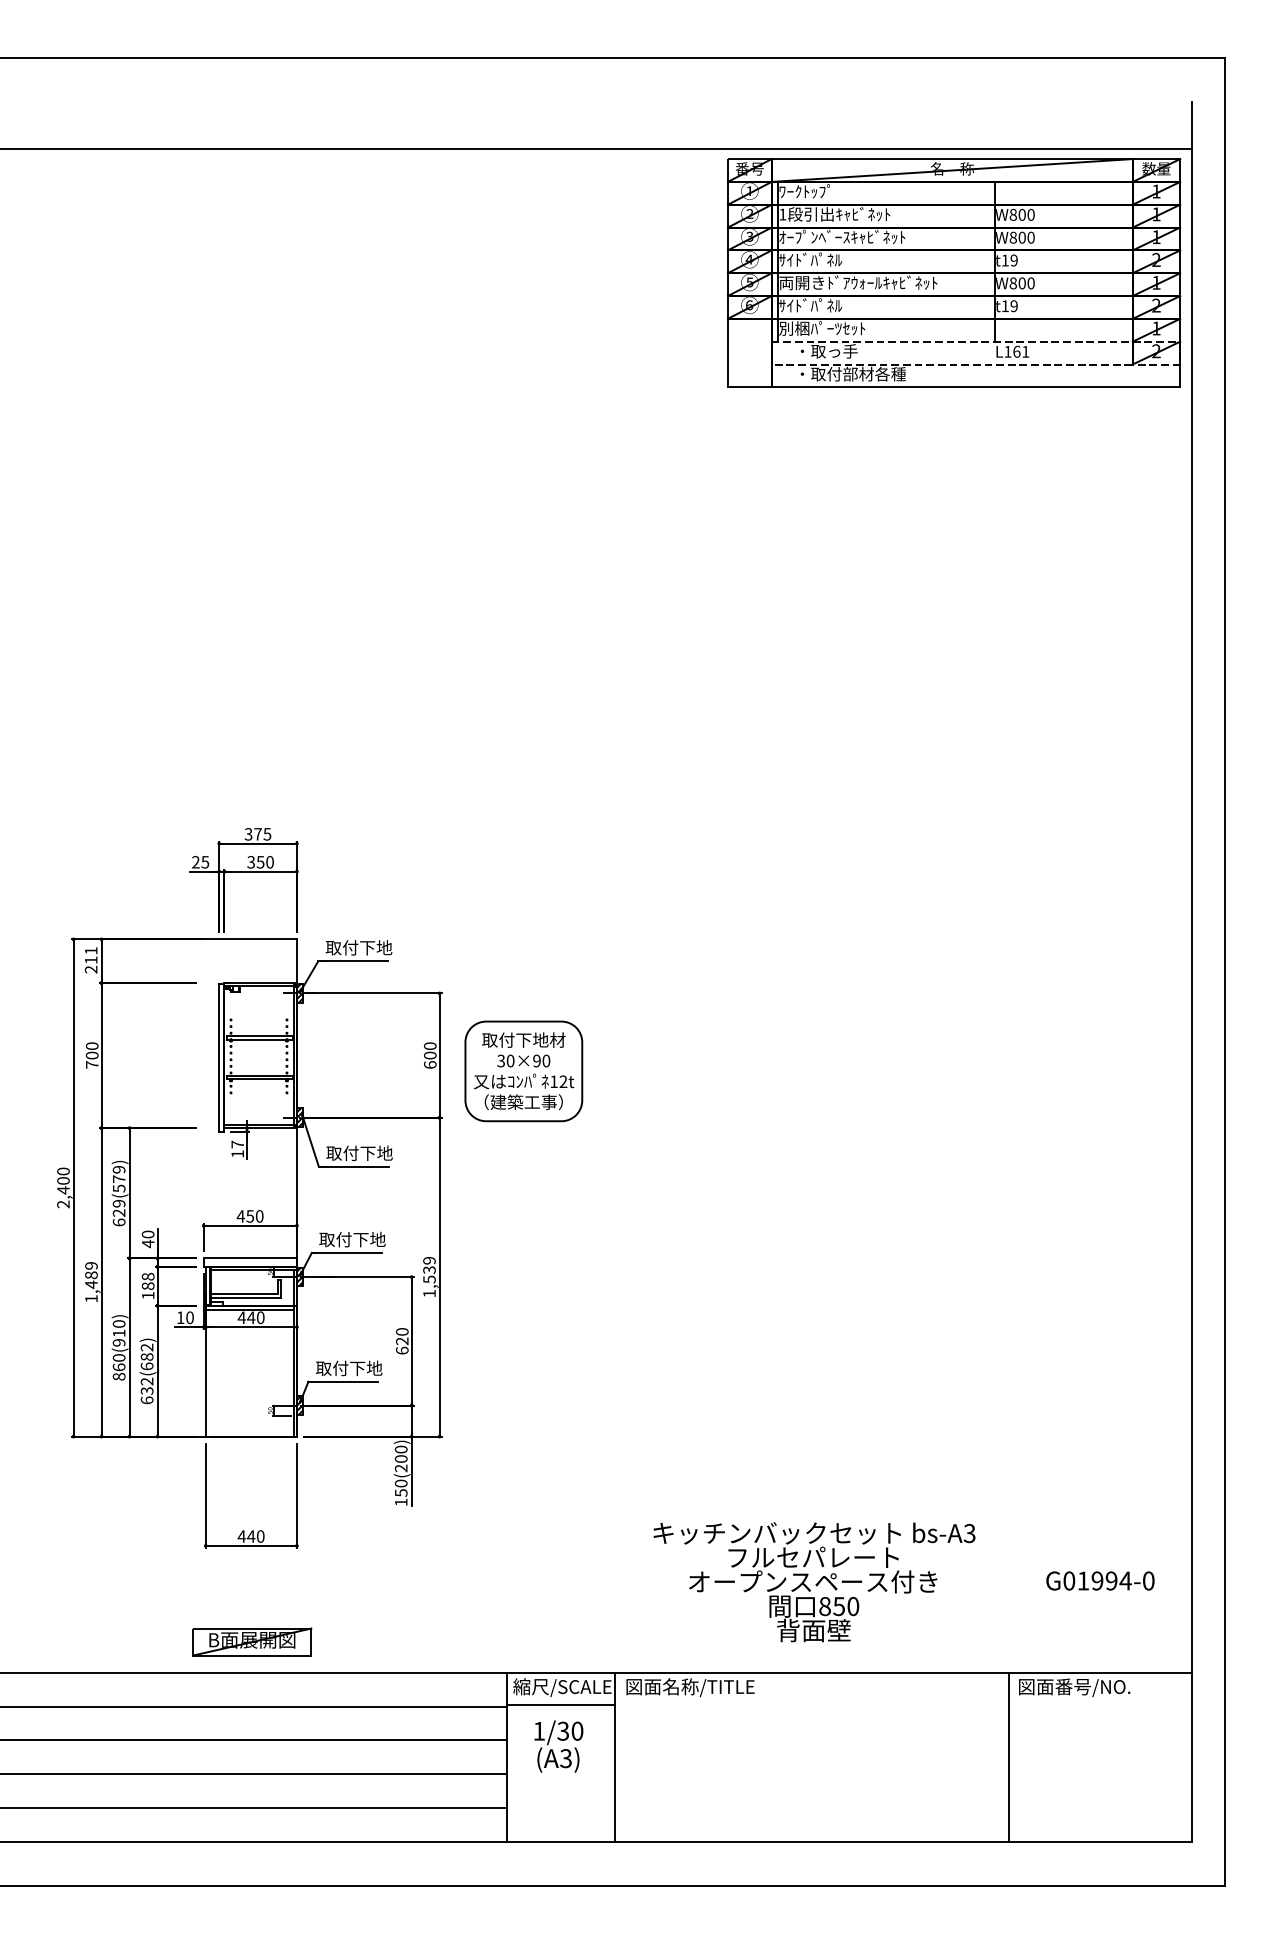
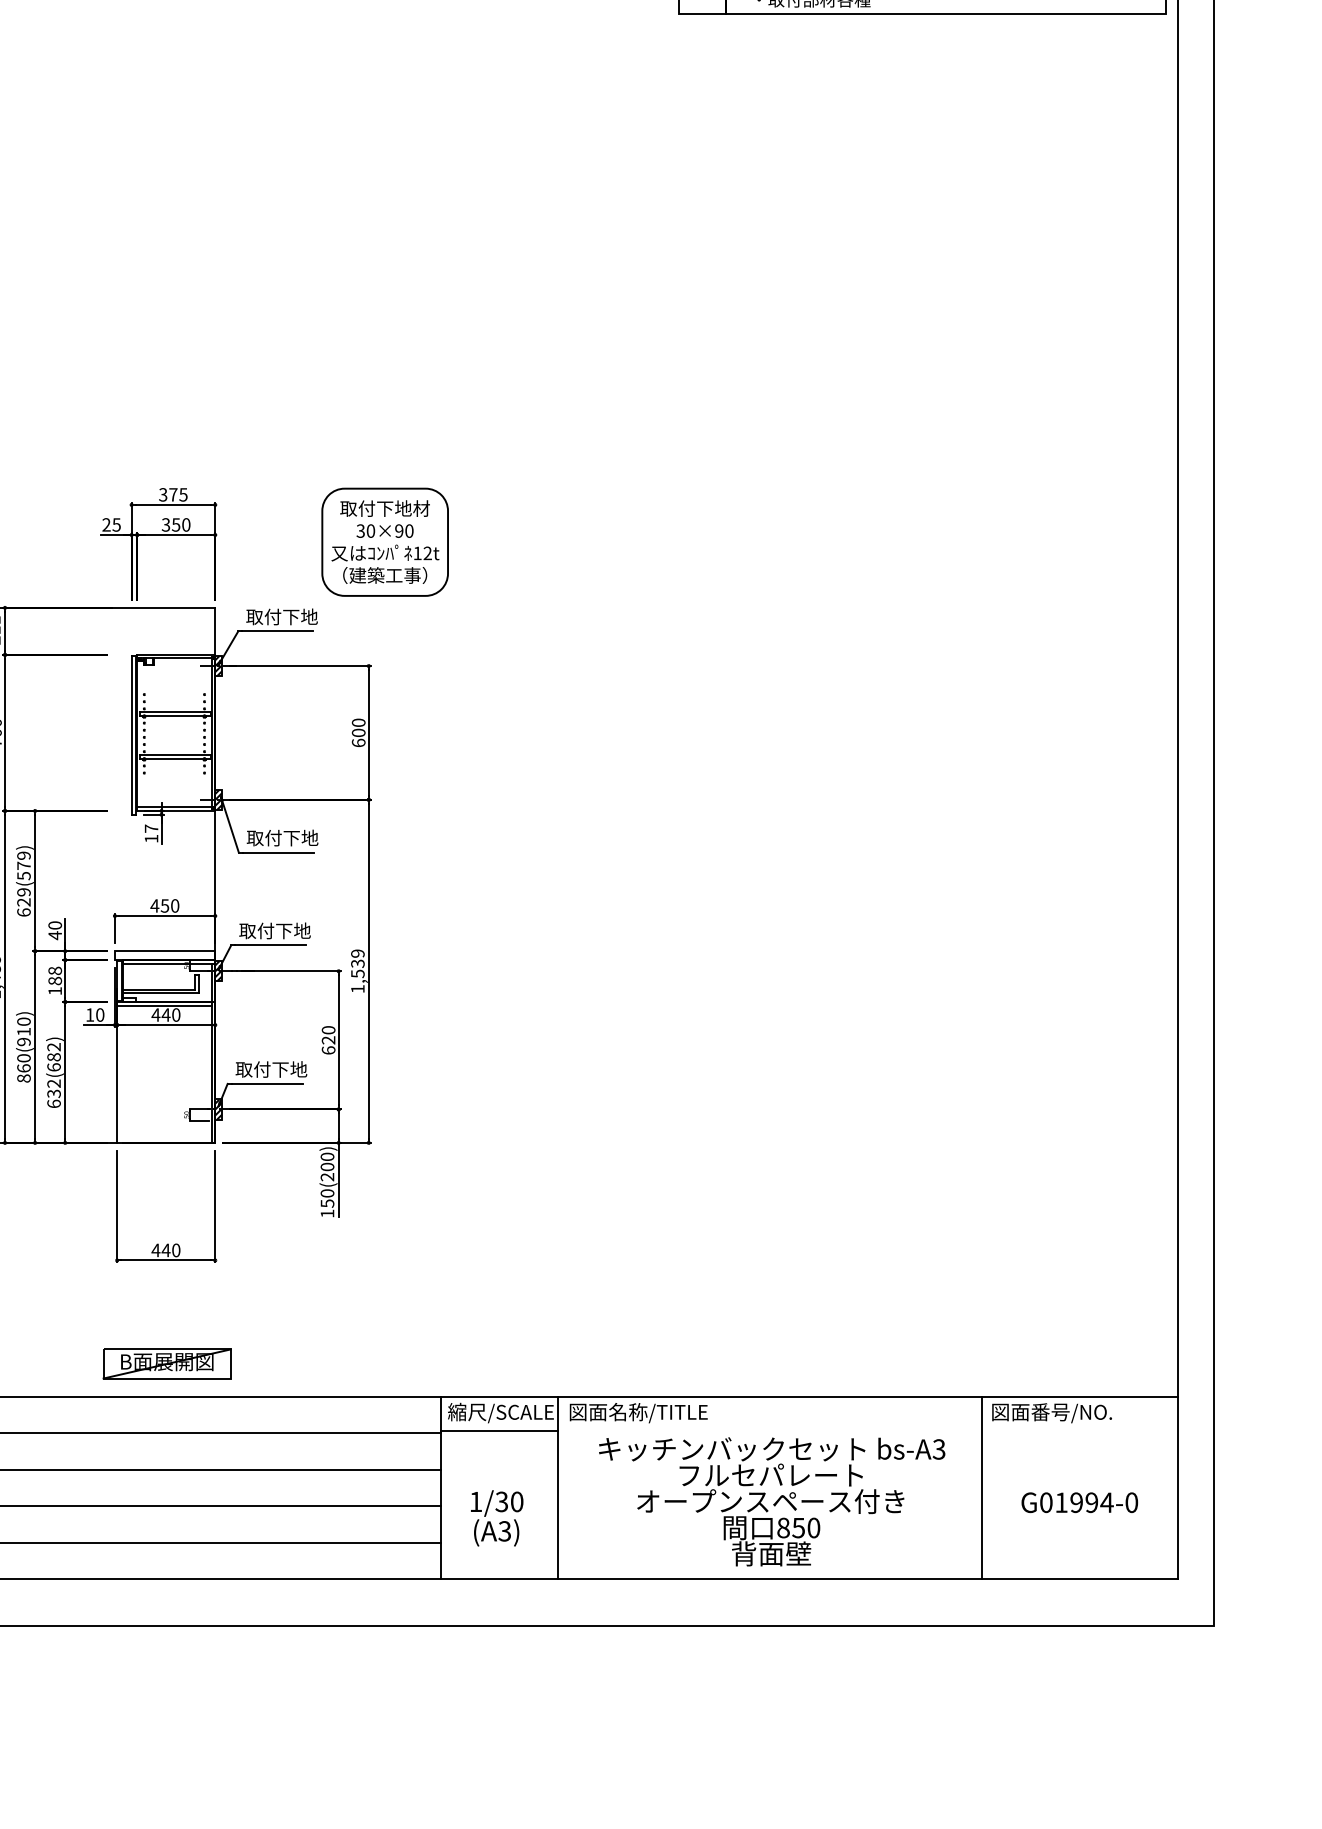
part: (523, 1071) -> (384, 542), moved
text: (1100, 1580) -> (1079, 1502), moved
text: (814, 1582) -> (772, 1502), moved
text: (558, 1746) -> (496, 1518), moved

